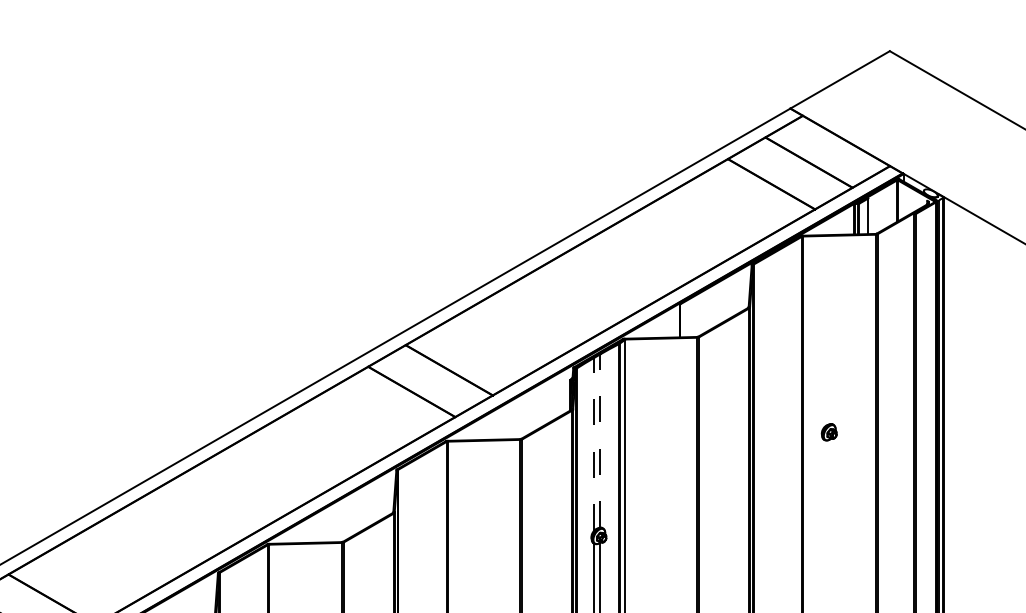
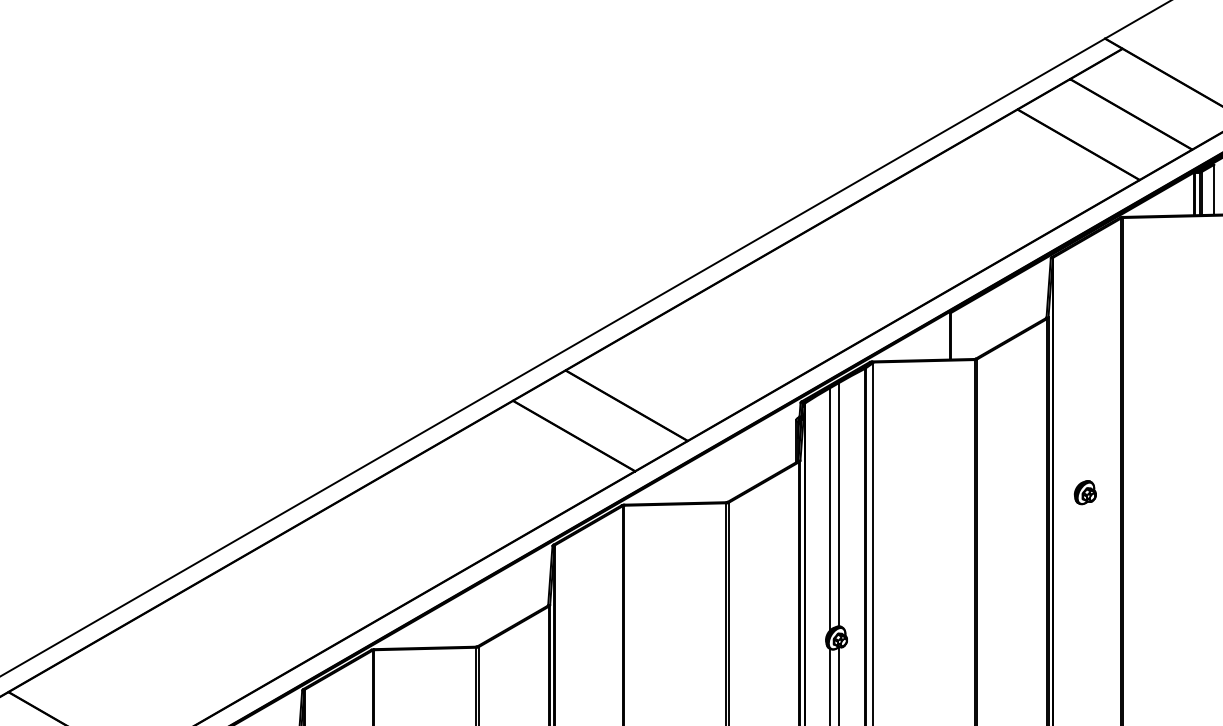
part: (828, 432) -> (1084, 492), moved
line: (600, 441) -> (838, 505), dashed -> solid
line: (594, 443) -> (830, 508), dashed -> solid

